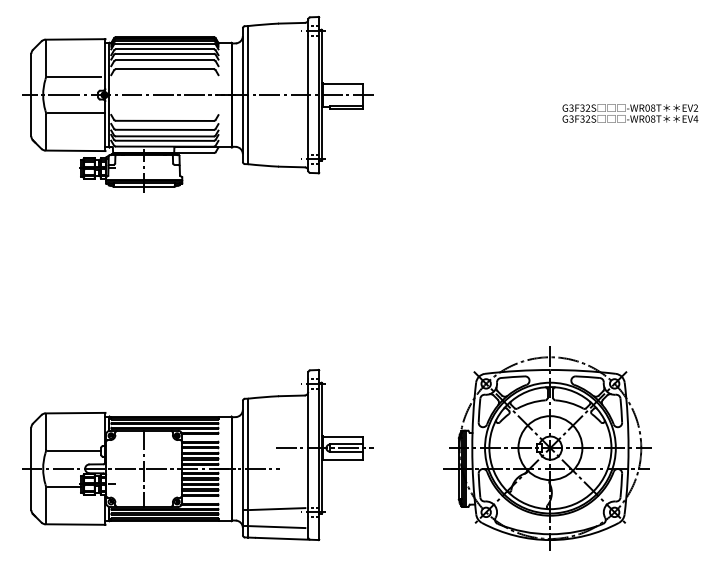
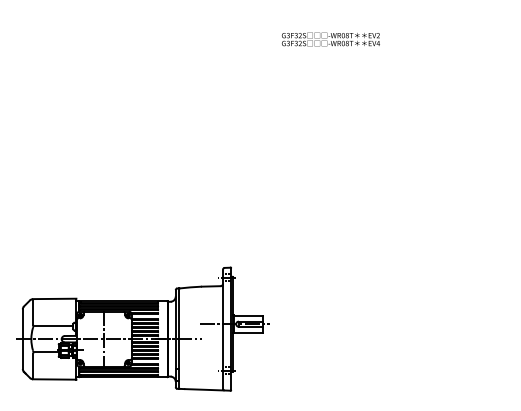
part: (197, 104) -> (142, 75), removed
text: (630, 113) -> (331, 39), moved
part: (547, 448) -> (396, 324), removed
line: (277, 509) -> (200, 368), removed
line: (277, 527) -> (200, 381), removed

